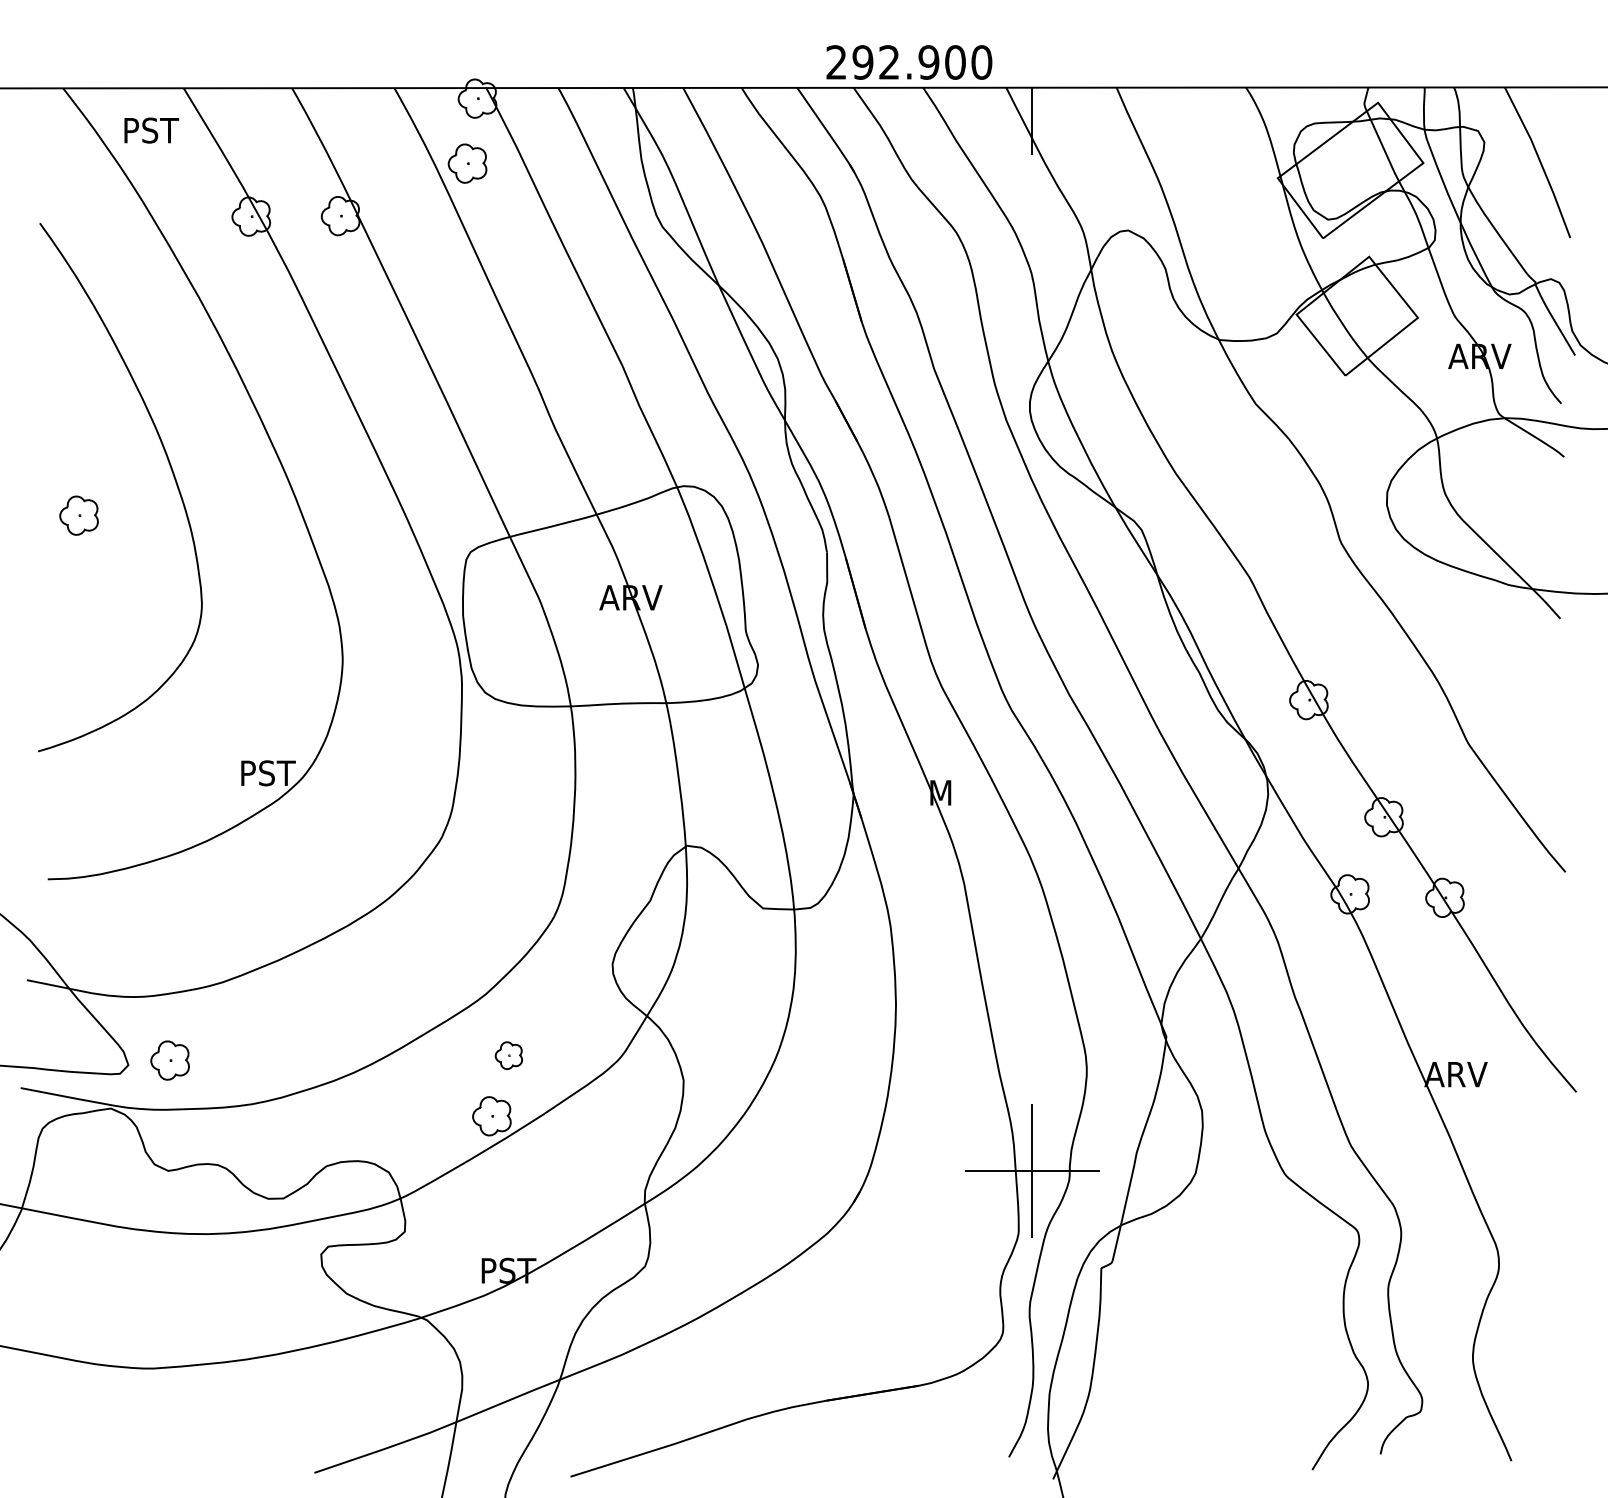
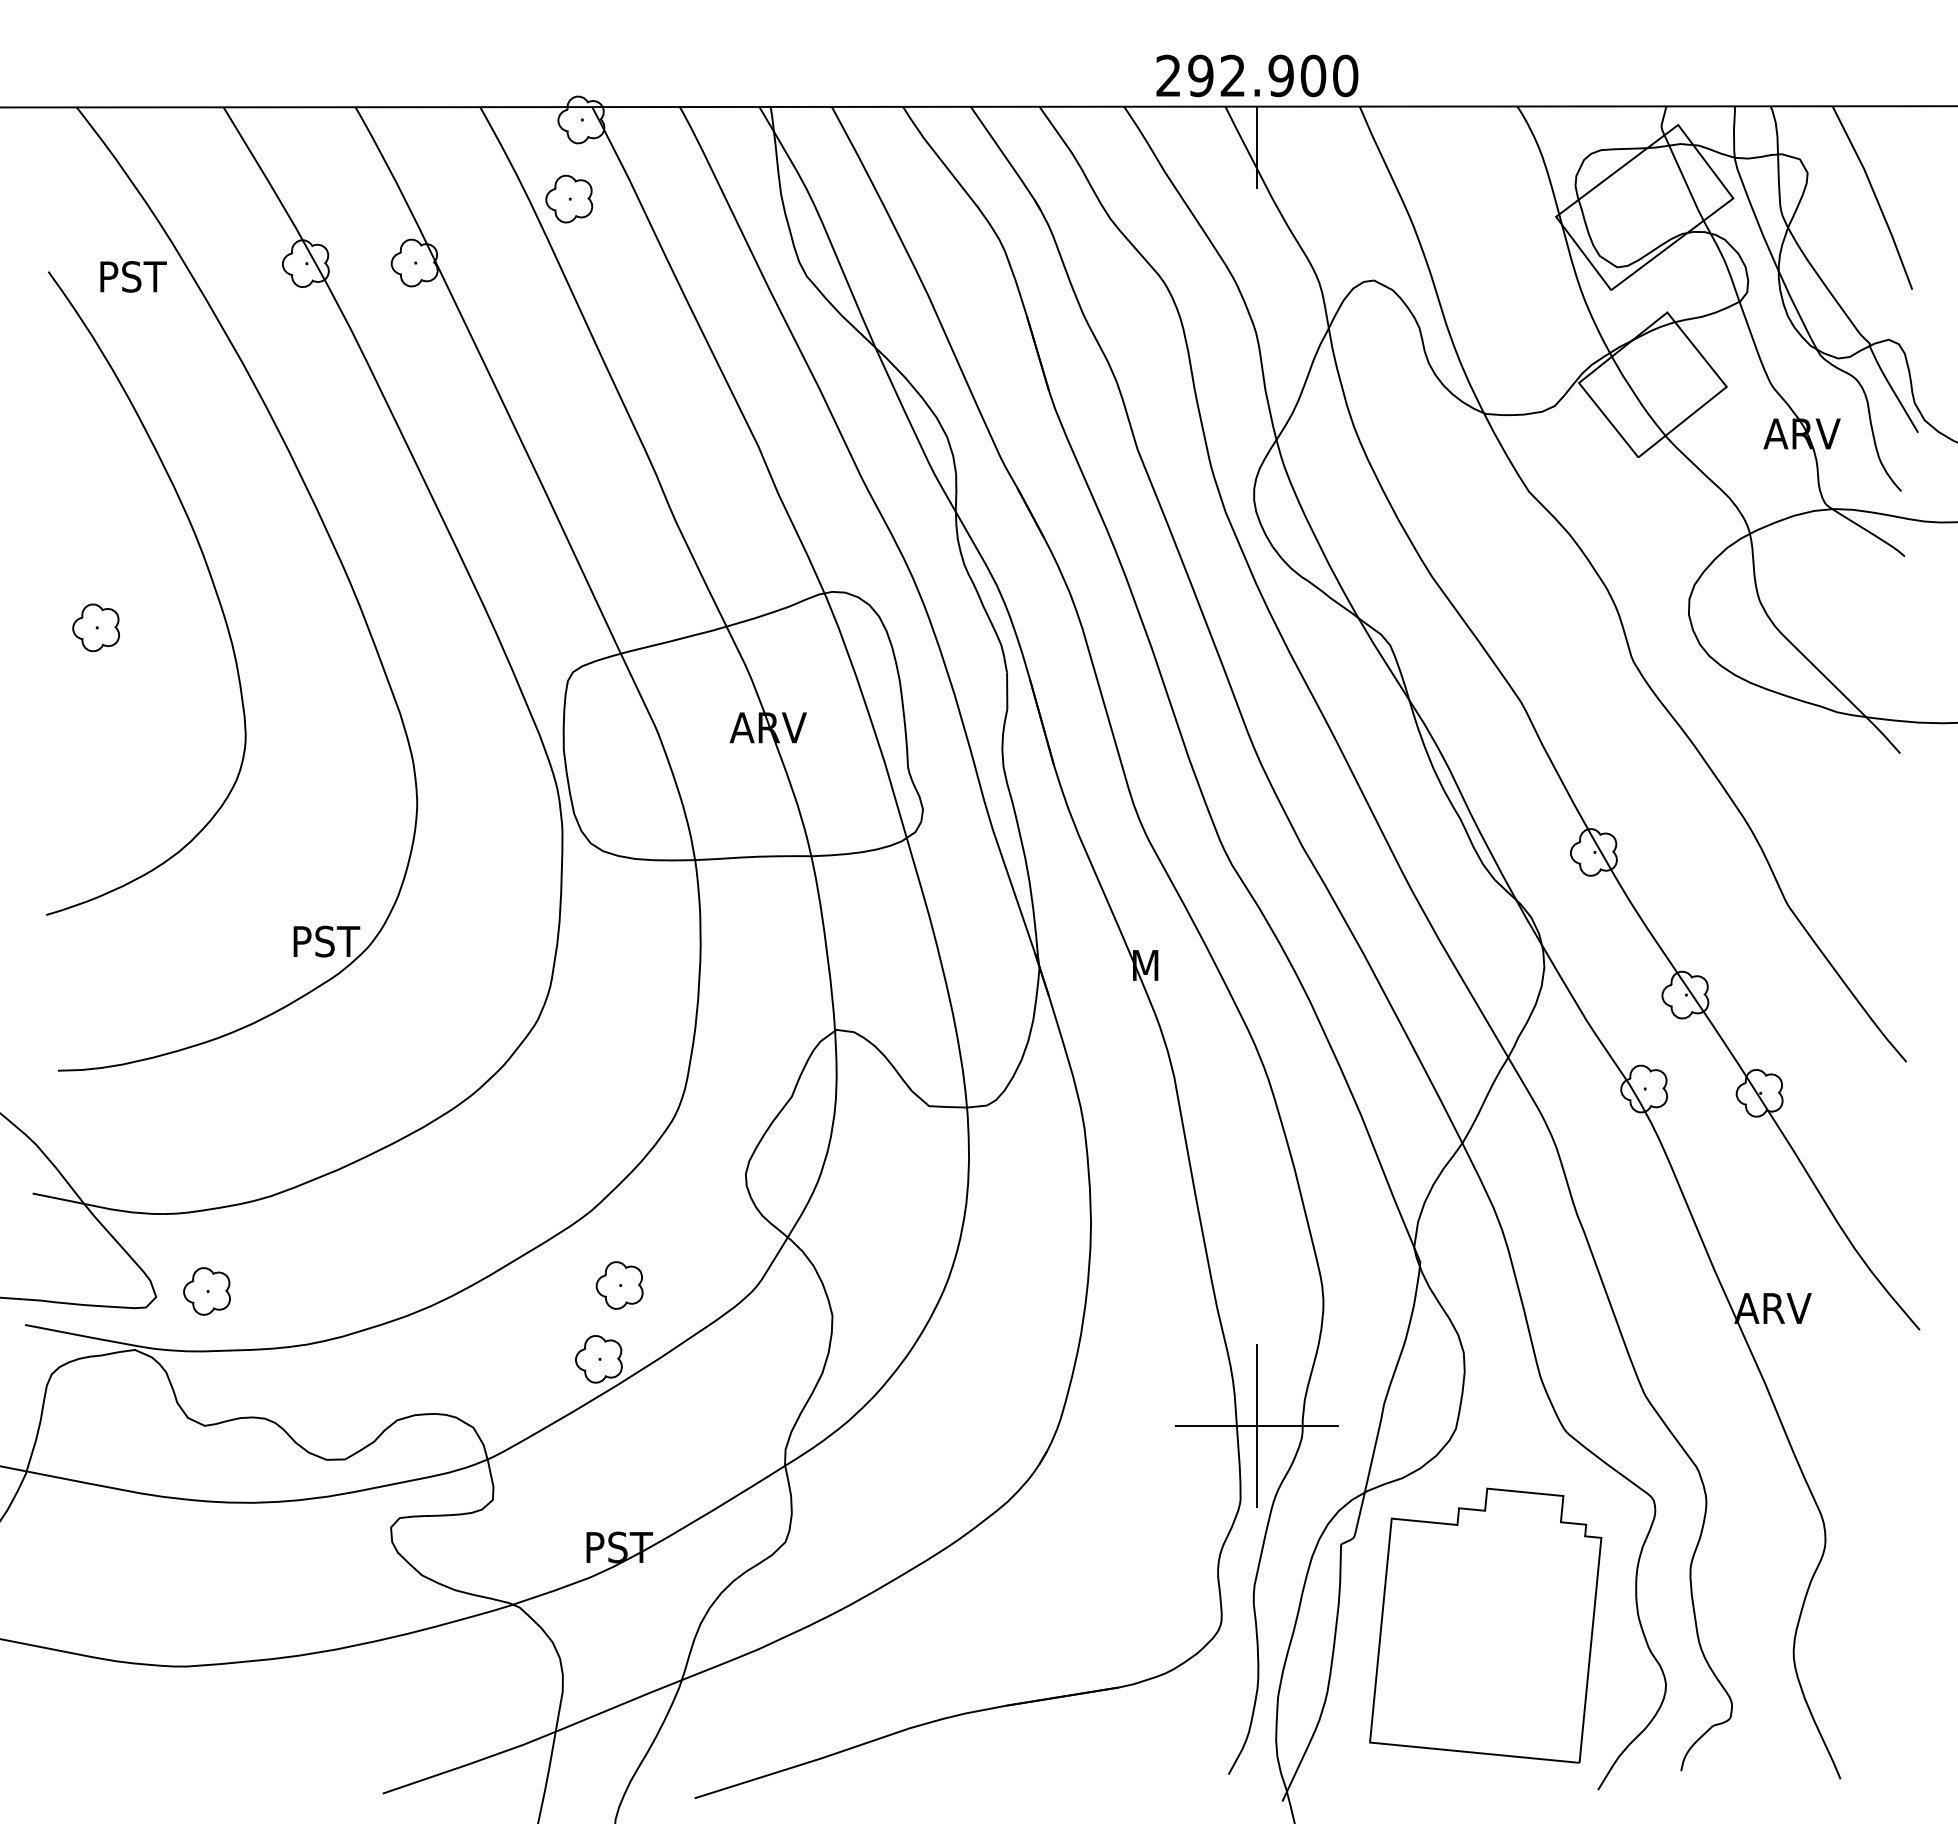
text: (909, 62) -> (1257, 75), moved
text: (151, 130) -> (133, 276), moved
part: (508, 1055) -> (619, 1285), size x1.43
part: (1219, 1334) -> (1485, 1625), added

